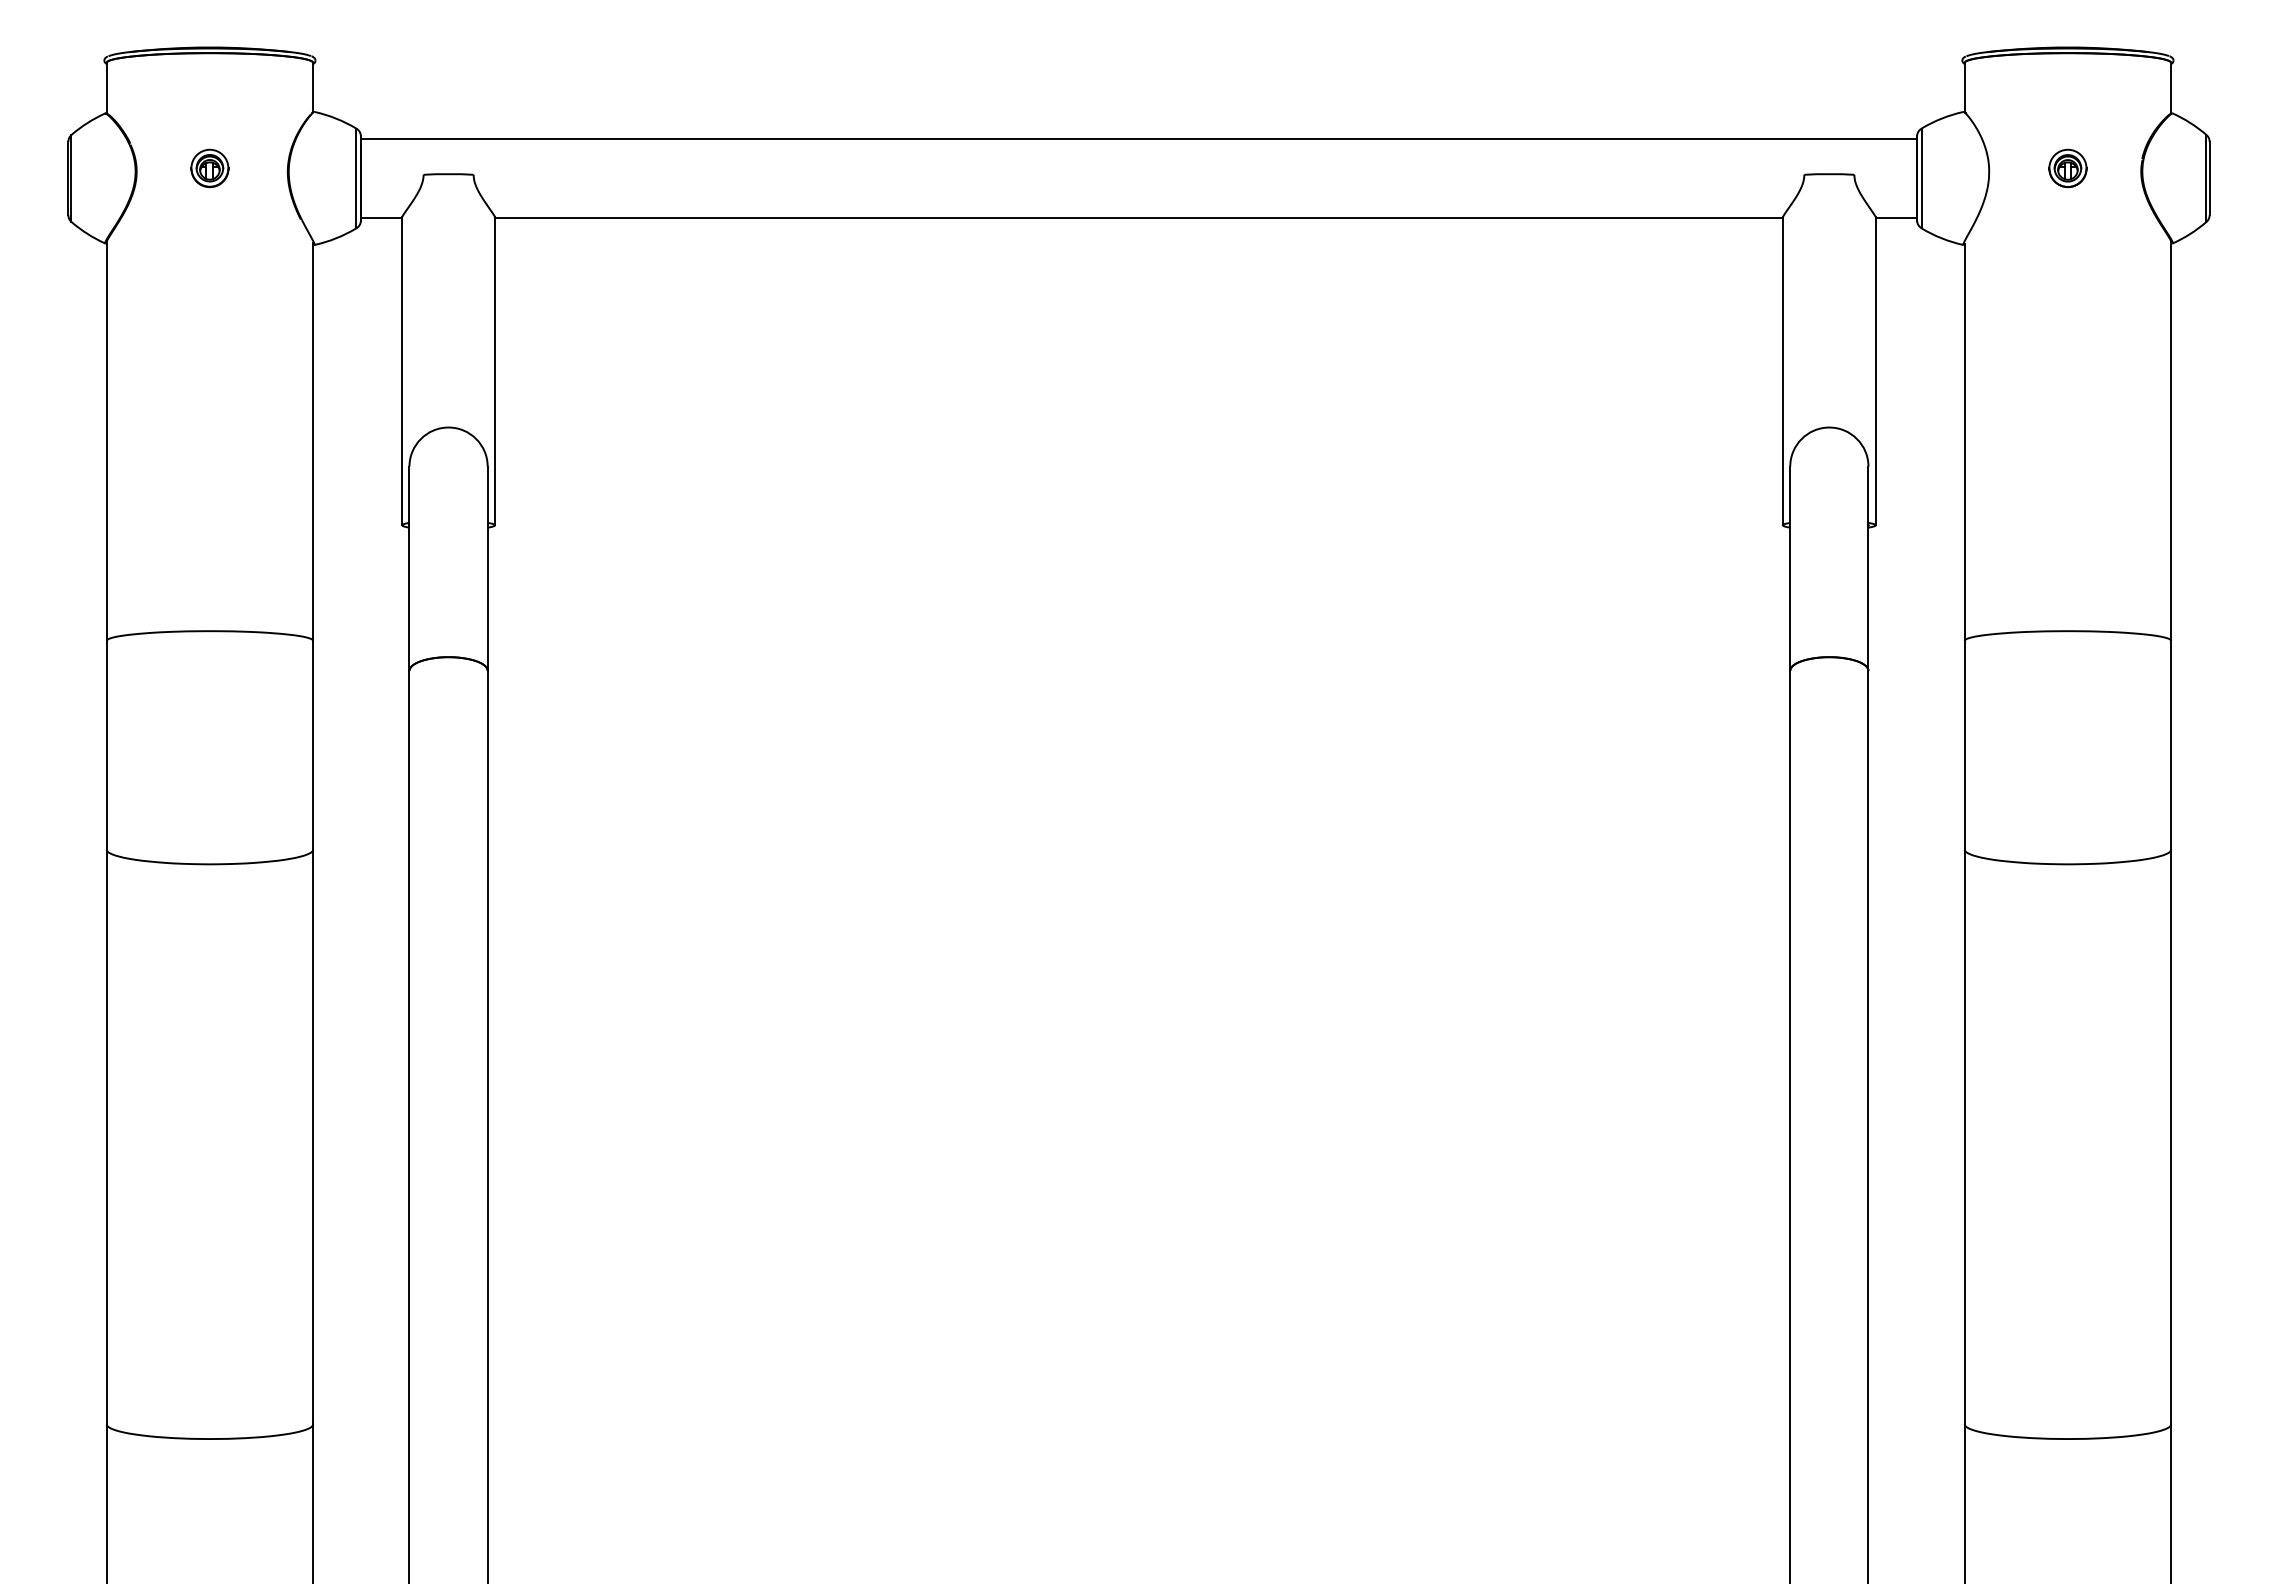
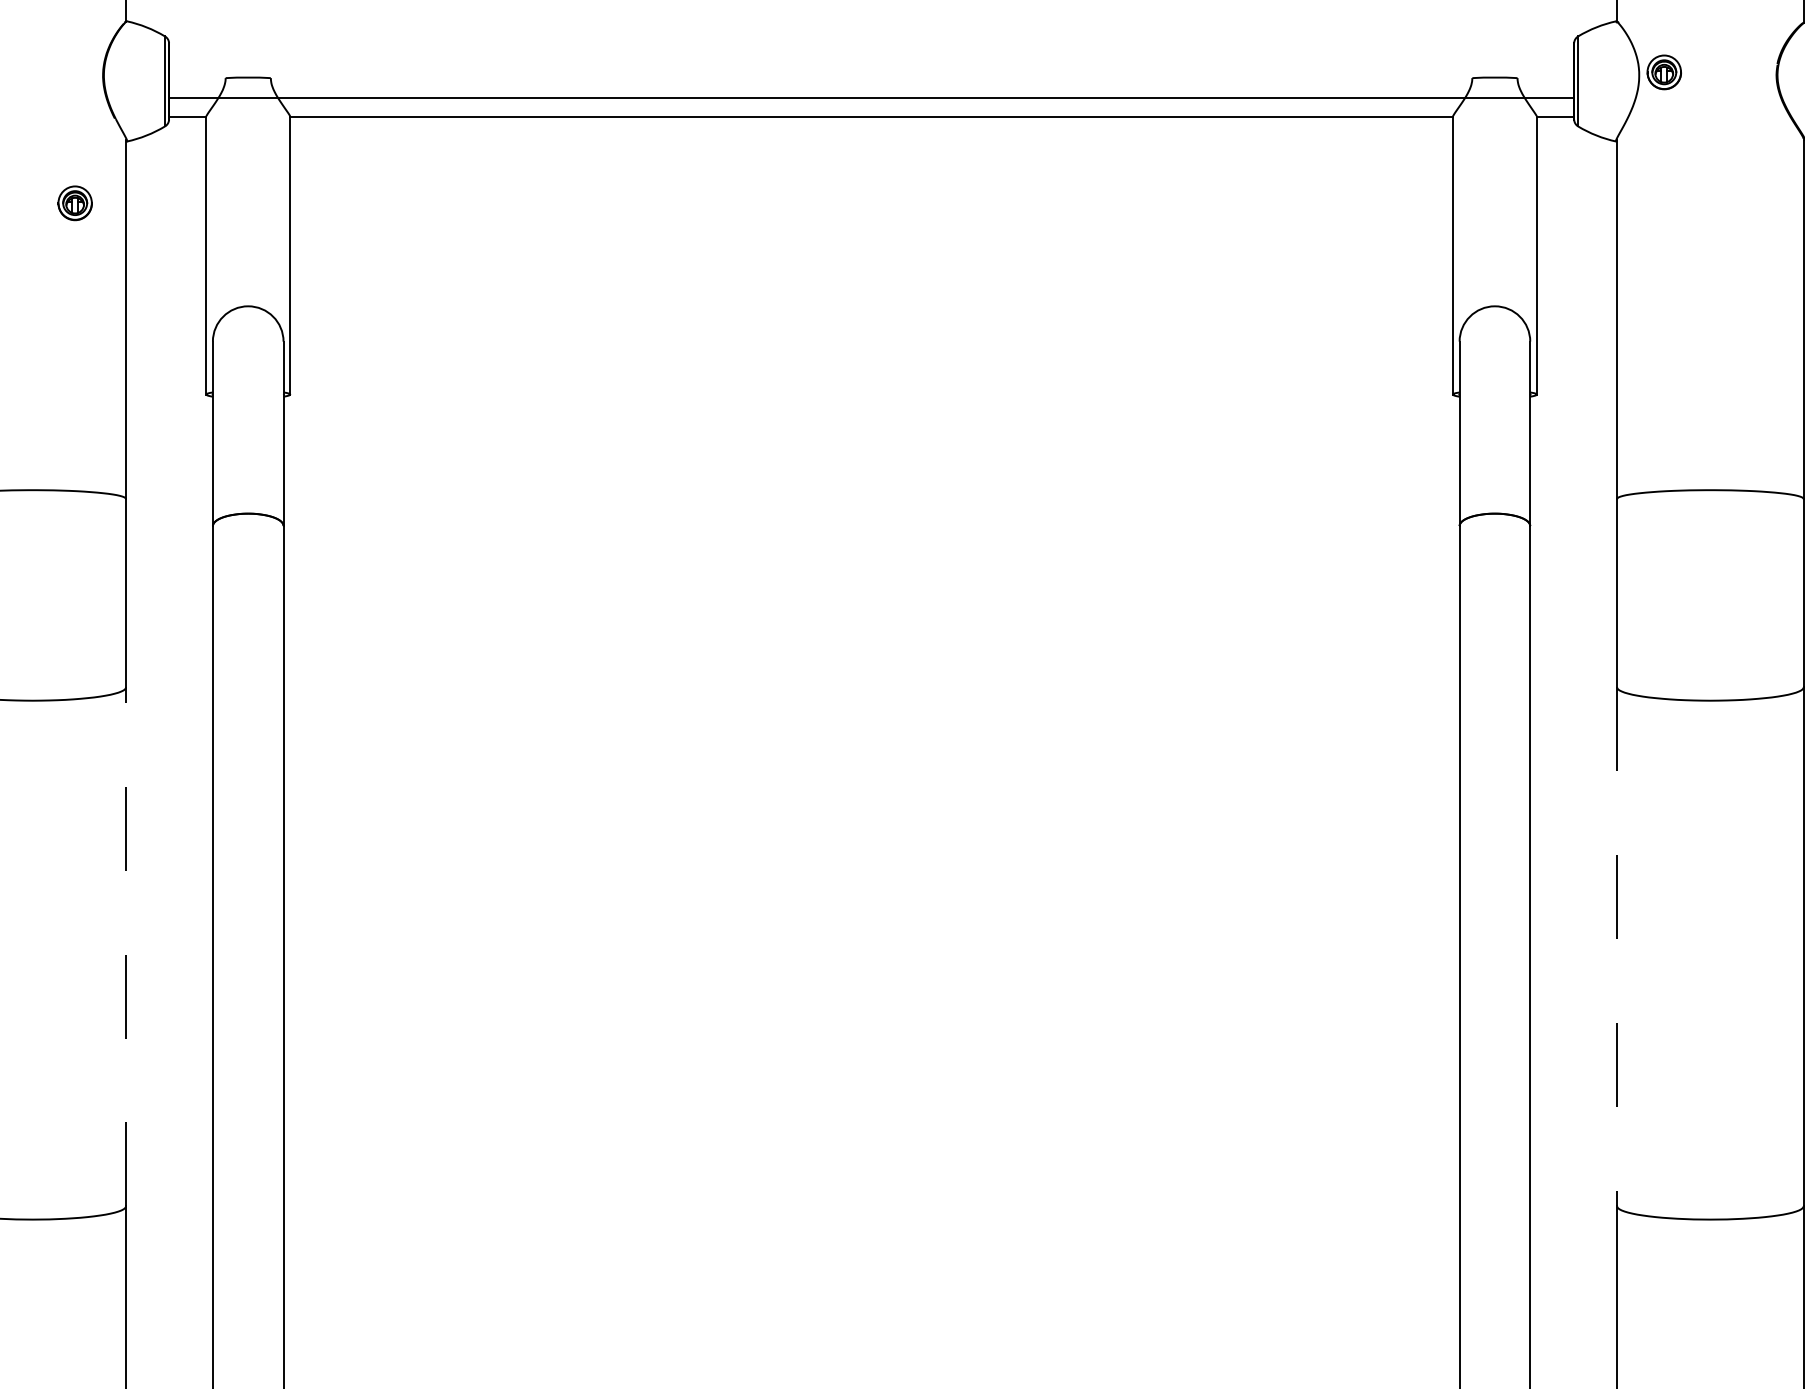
line: (1138, 139) -> (871, 97), moved
part: (209, 168) -> (74, 203), moved
part: (2067, 168) -> (1663, 72), moved
line: (313, 1136) -> (126, 946), solid -> dashed
line: (1964, 1137) -> (1616, 947), solid -> dashed

